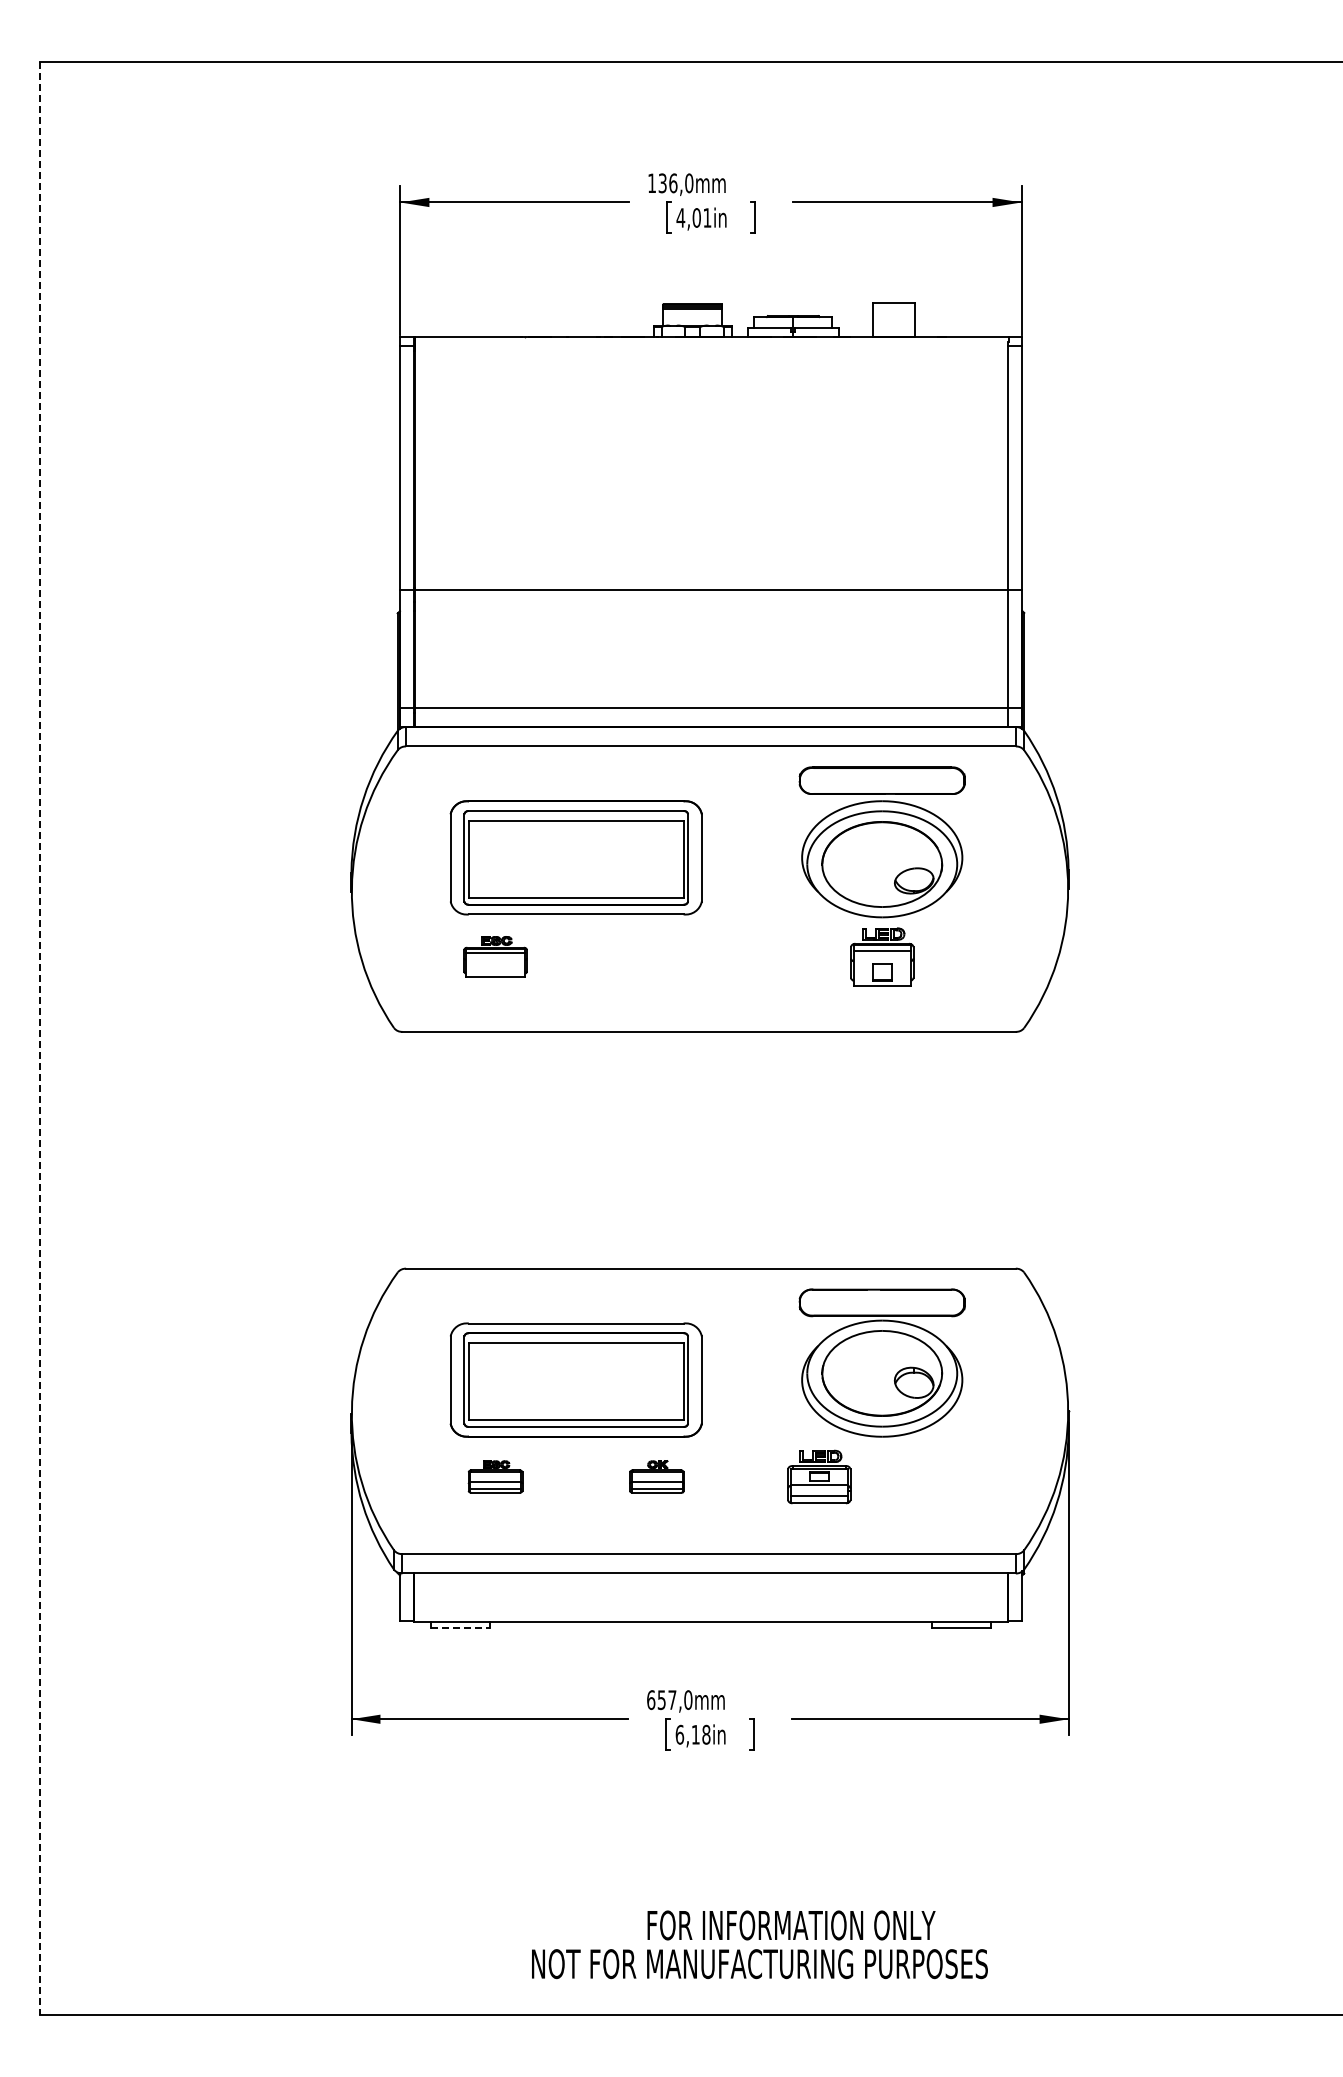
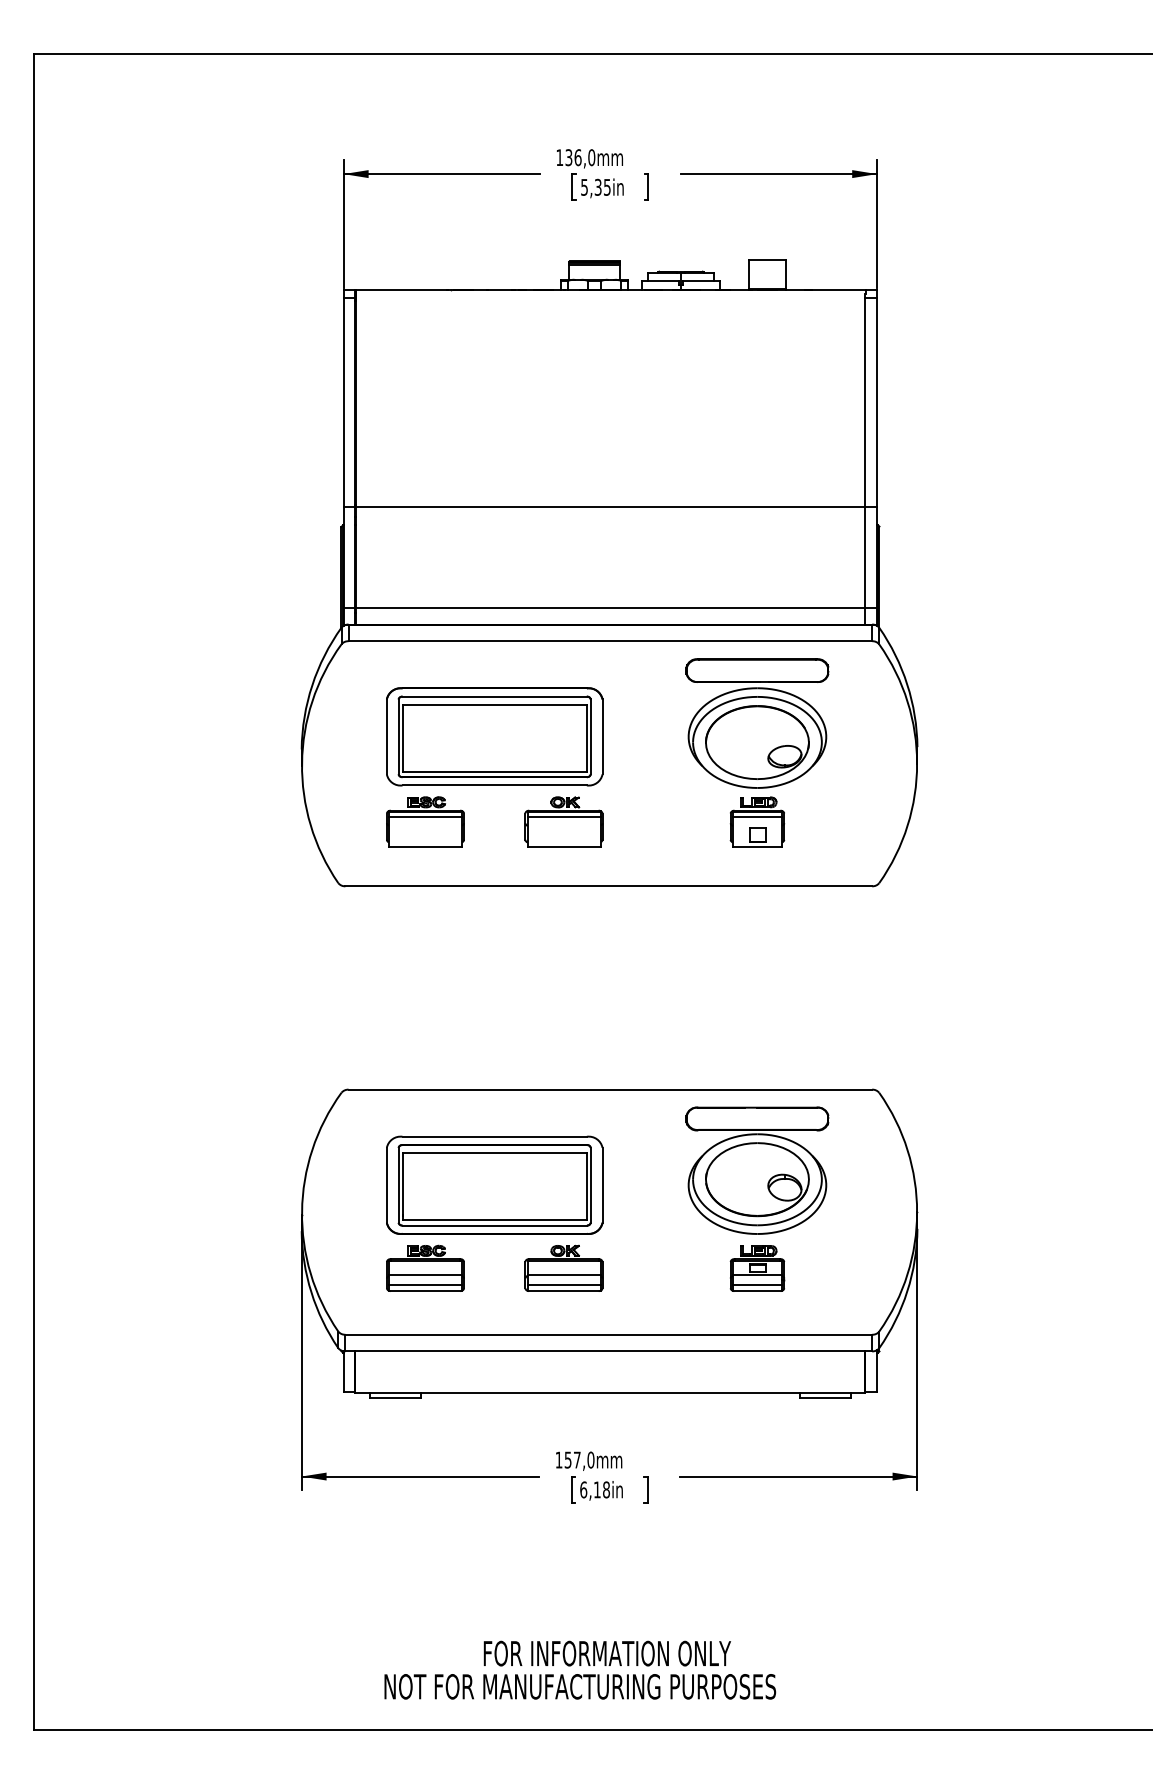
text: (693, 217) -> (595, 187), 4,01in -> 5,35in
part: (495, 956) -> (425, 821), size x1.43
part: (656, 956) -> (563, 821), added
line: (40, 1038) -> (34, 892), dashed -> solid
part: (495, 1476) -> (425, 1268), size x1.67
part: (656, 1476) -> (563, 1268), size x1.67
part: (819, 1476) -> (757, 1268), moved
line: (460, 1627) -> (395, 1397), dashed -> solid
text: (651, 1700) -> (559, 1460), 657,0mm -> 157,0mm
text: (759, 1944) -> (579, 1669), moved

